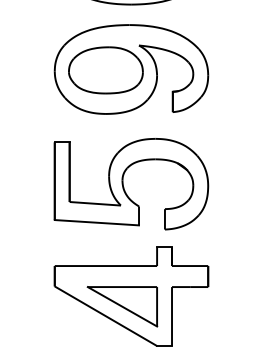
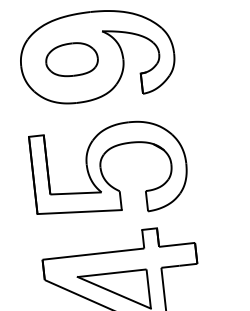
part: (105, 70) -> (71, 59), size x0.7

